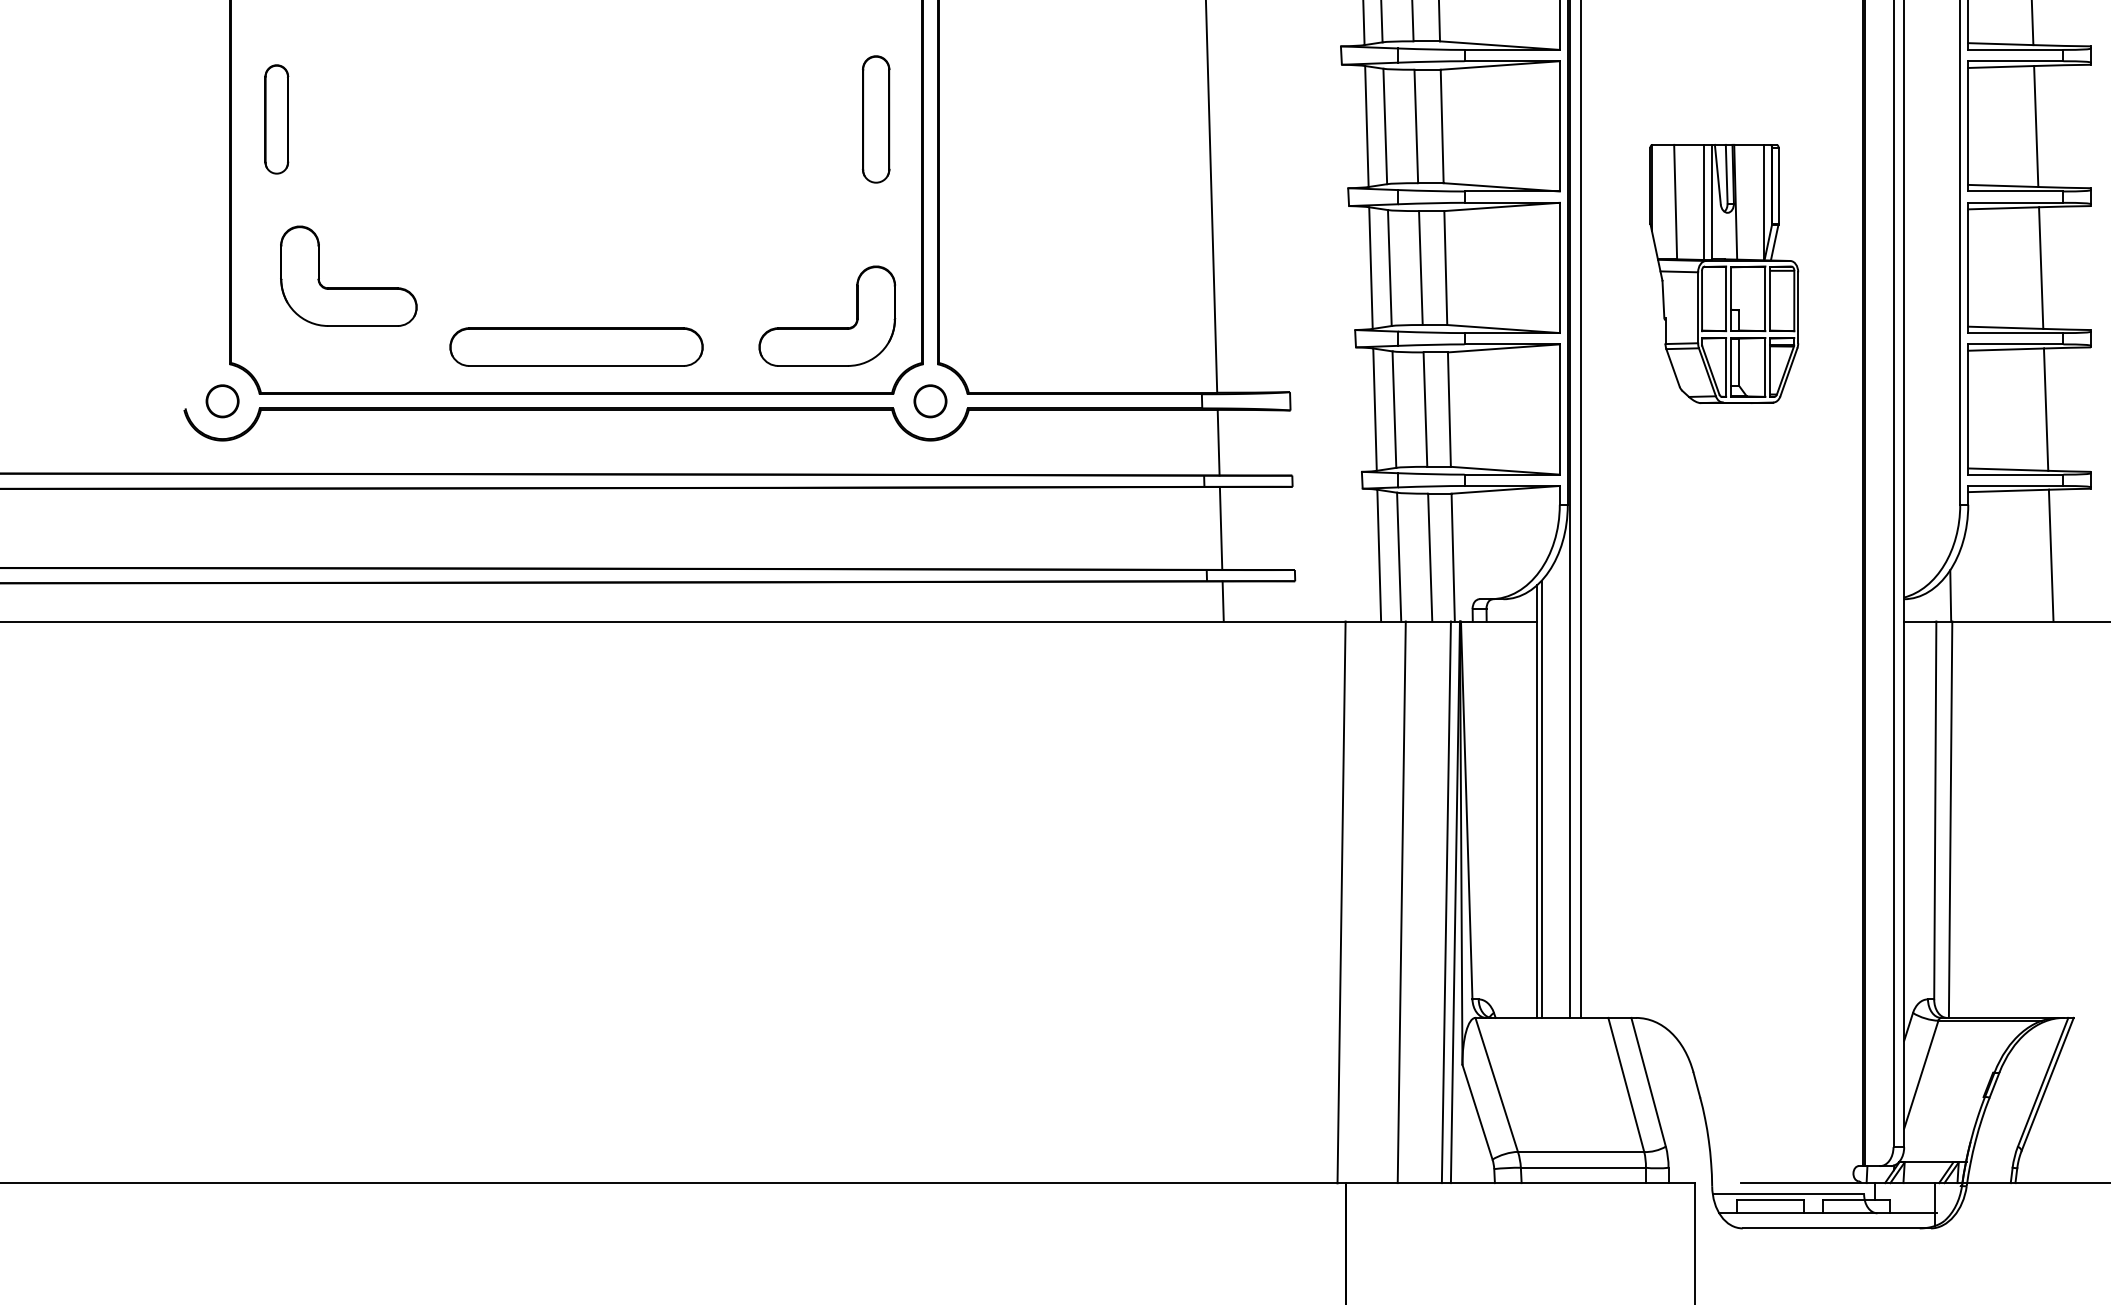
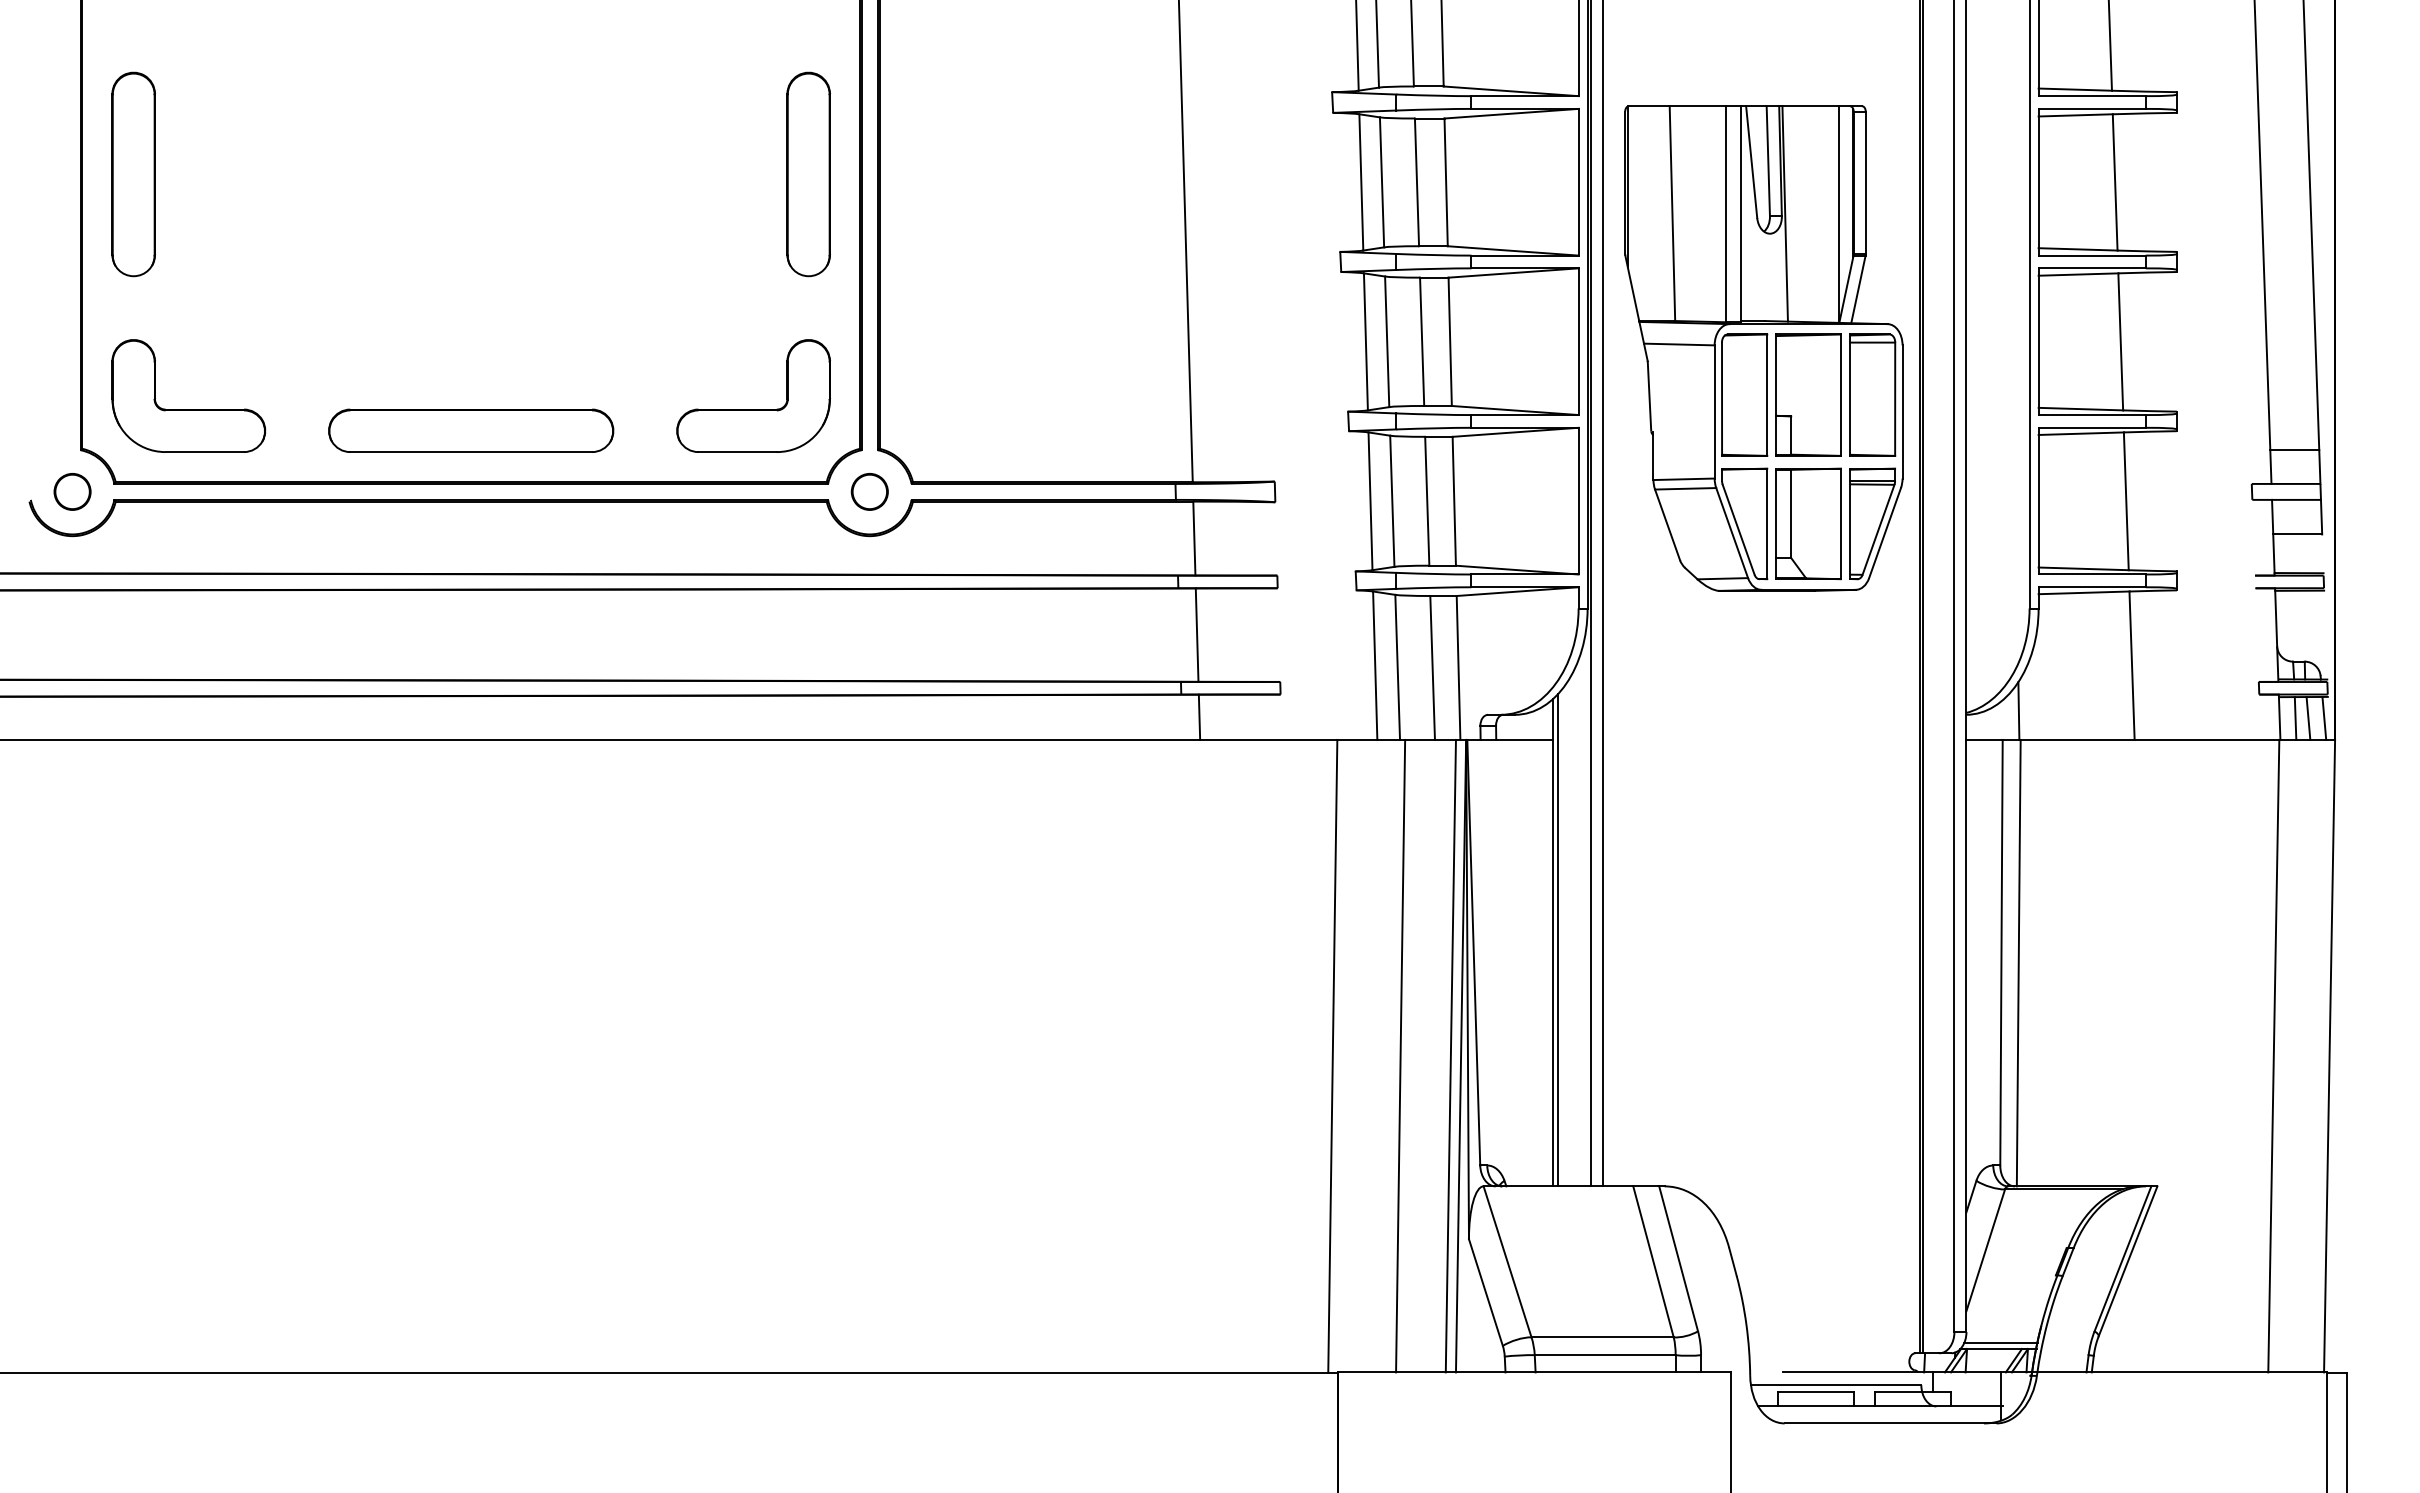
part: (276, 119) -> (133, 174), size x1.67
part: (876, 119) -> (808, 174), size x1.43
part: (1723, 273) -> (1763, 348), size x1.67
part: (348, 288) -> (188, 409), moved
line: (1935, 1156) -> (2001, 1342), added

